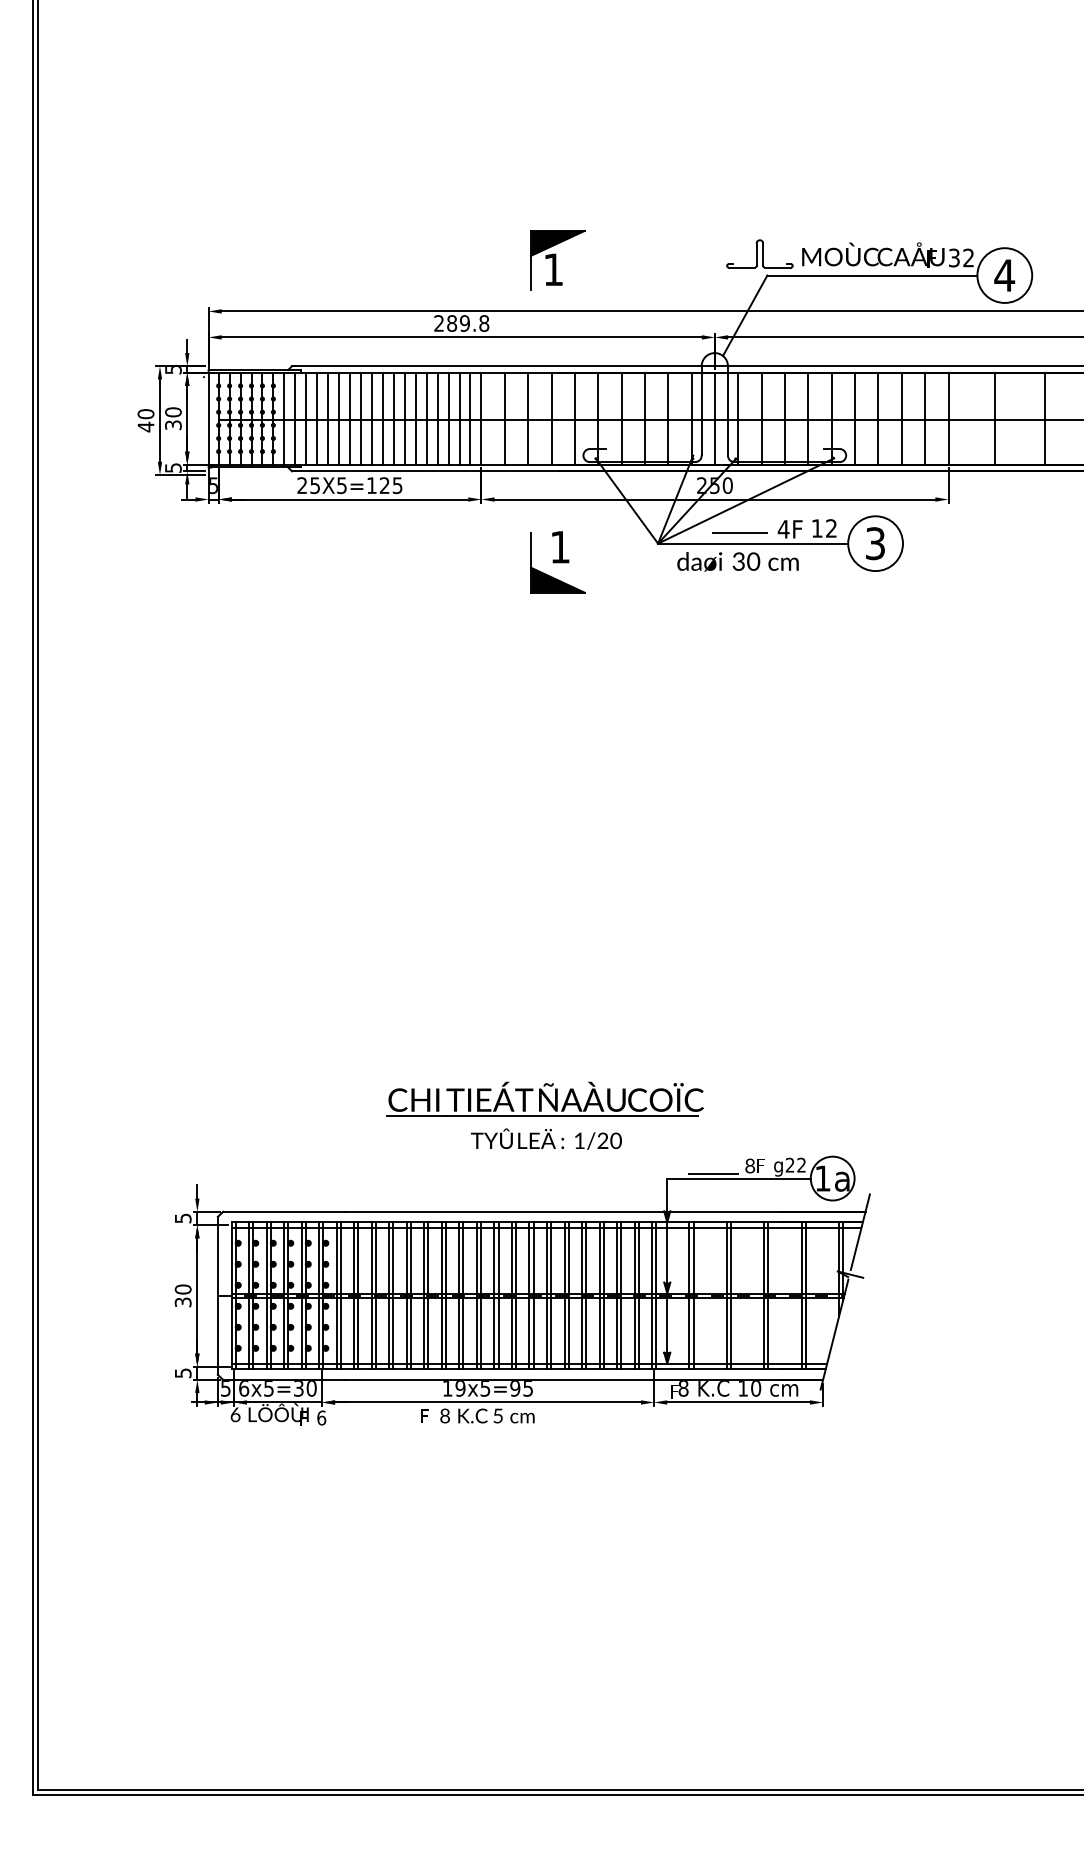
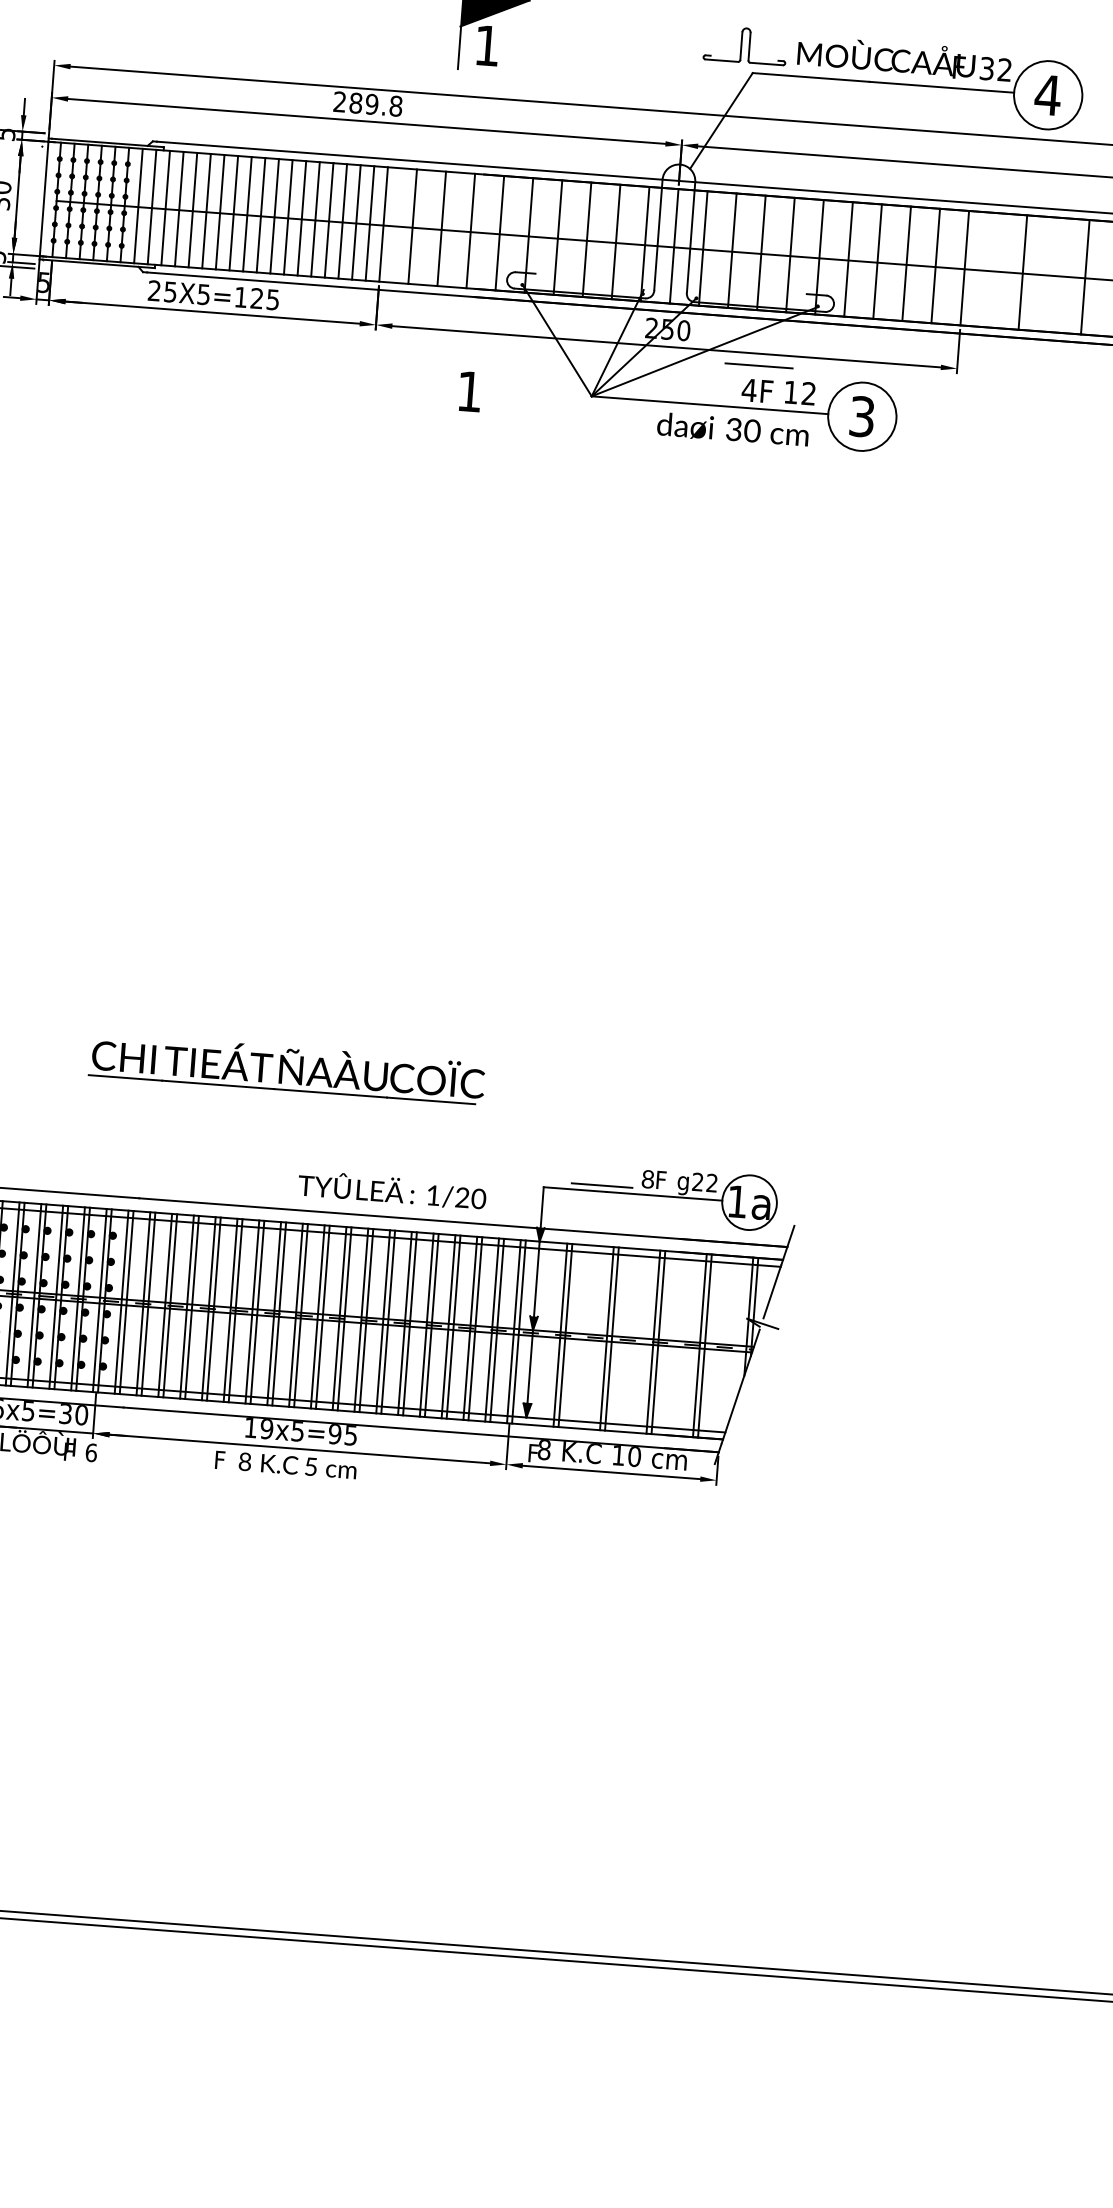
line: (739, 532) -> (758, 364), moved
text: (737, 561) -> (732, 429), moved
part: (550, 575) -> (454, 425), removed
part: (544, 1098) -> (286, 1067), moved
text: (546, 1138) -> (392, 1189), moved

